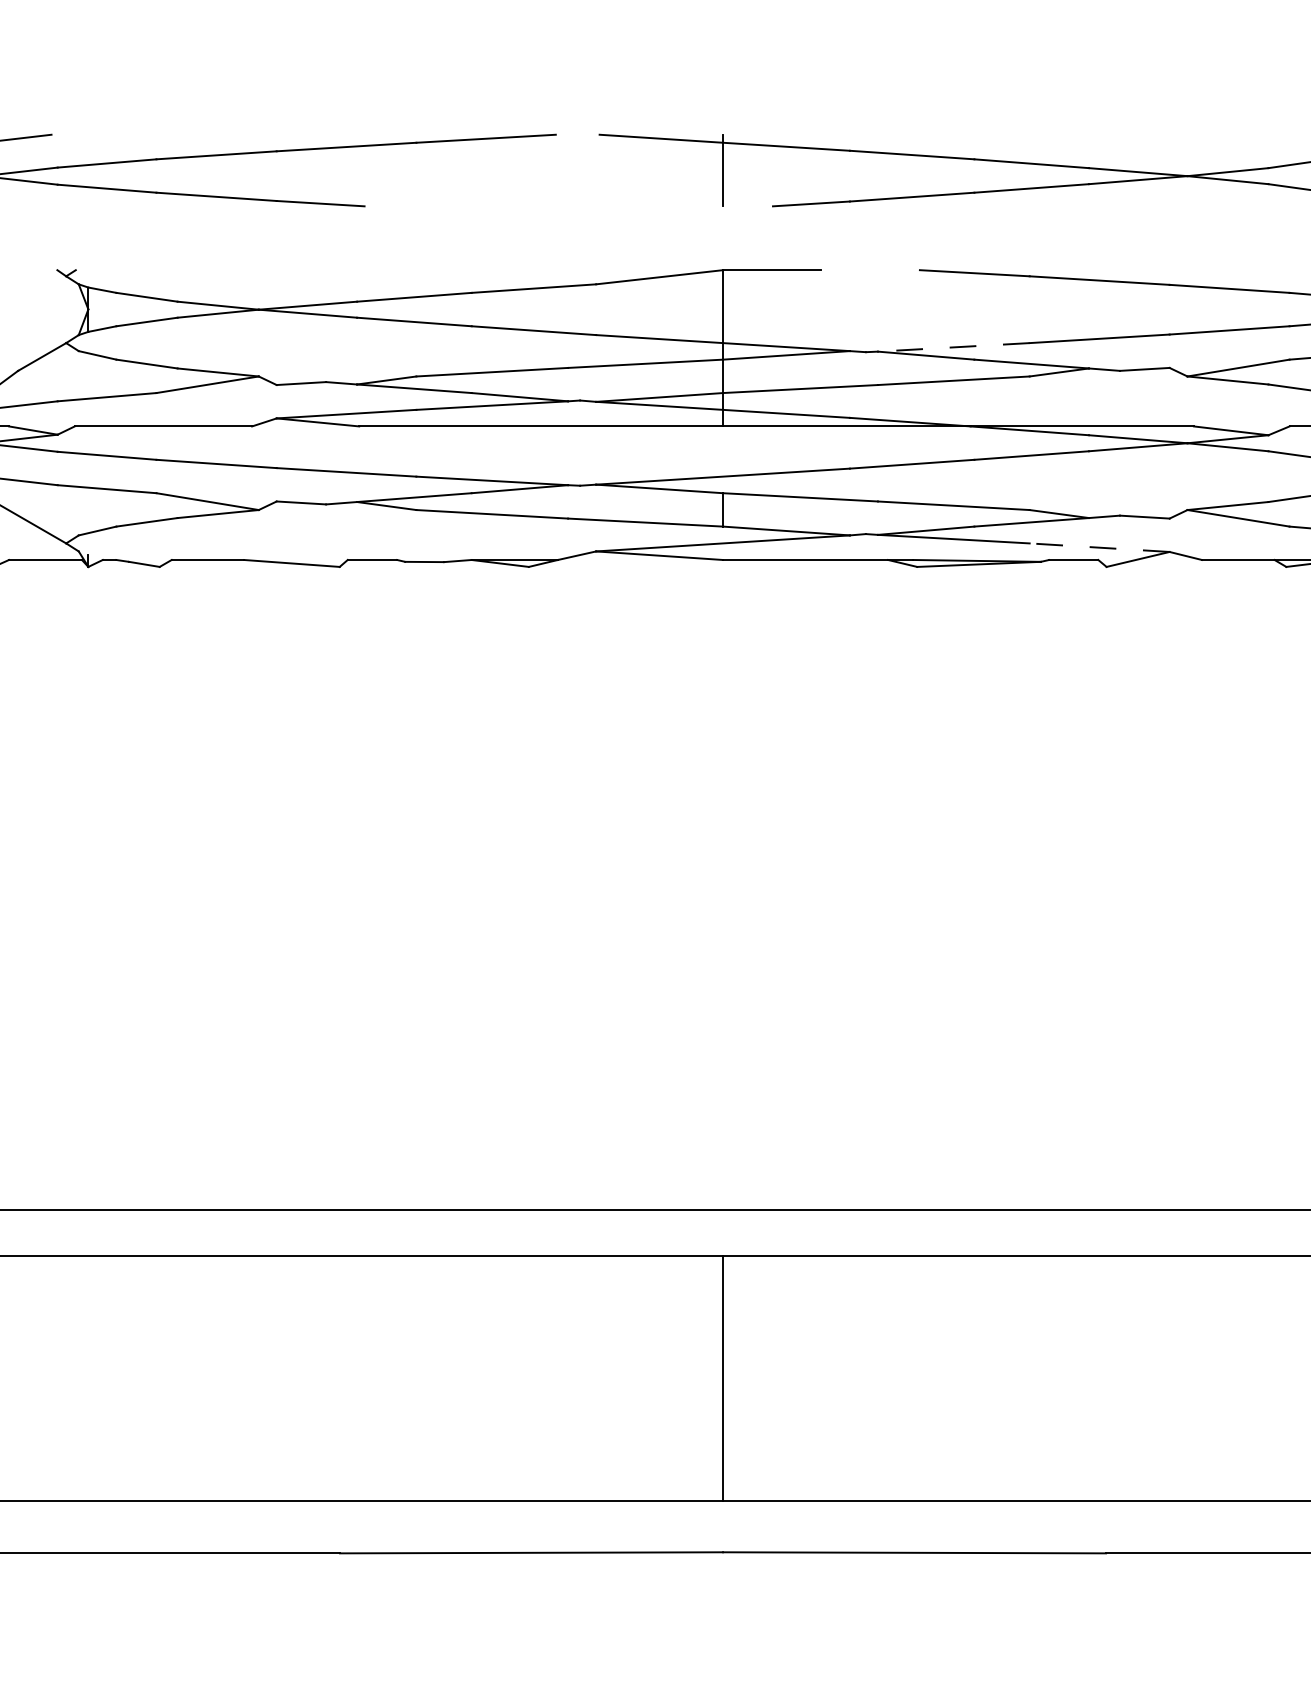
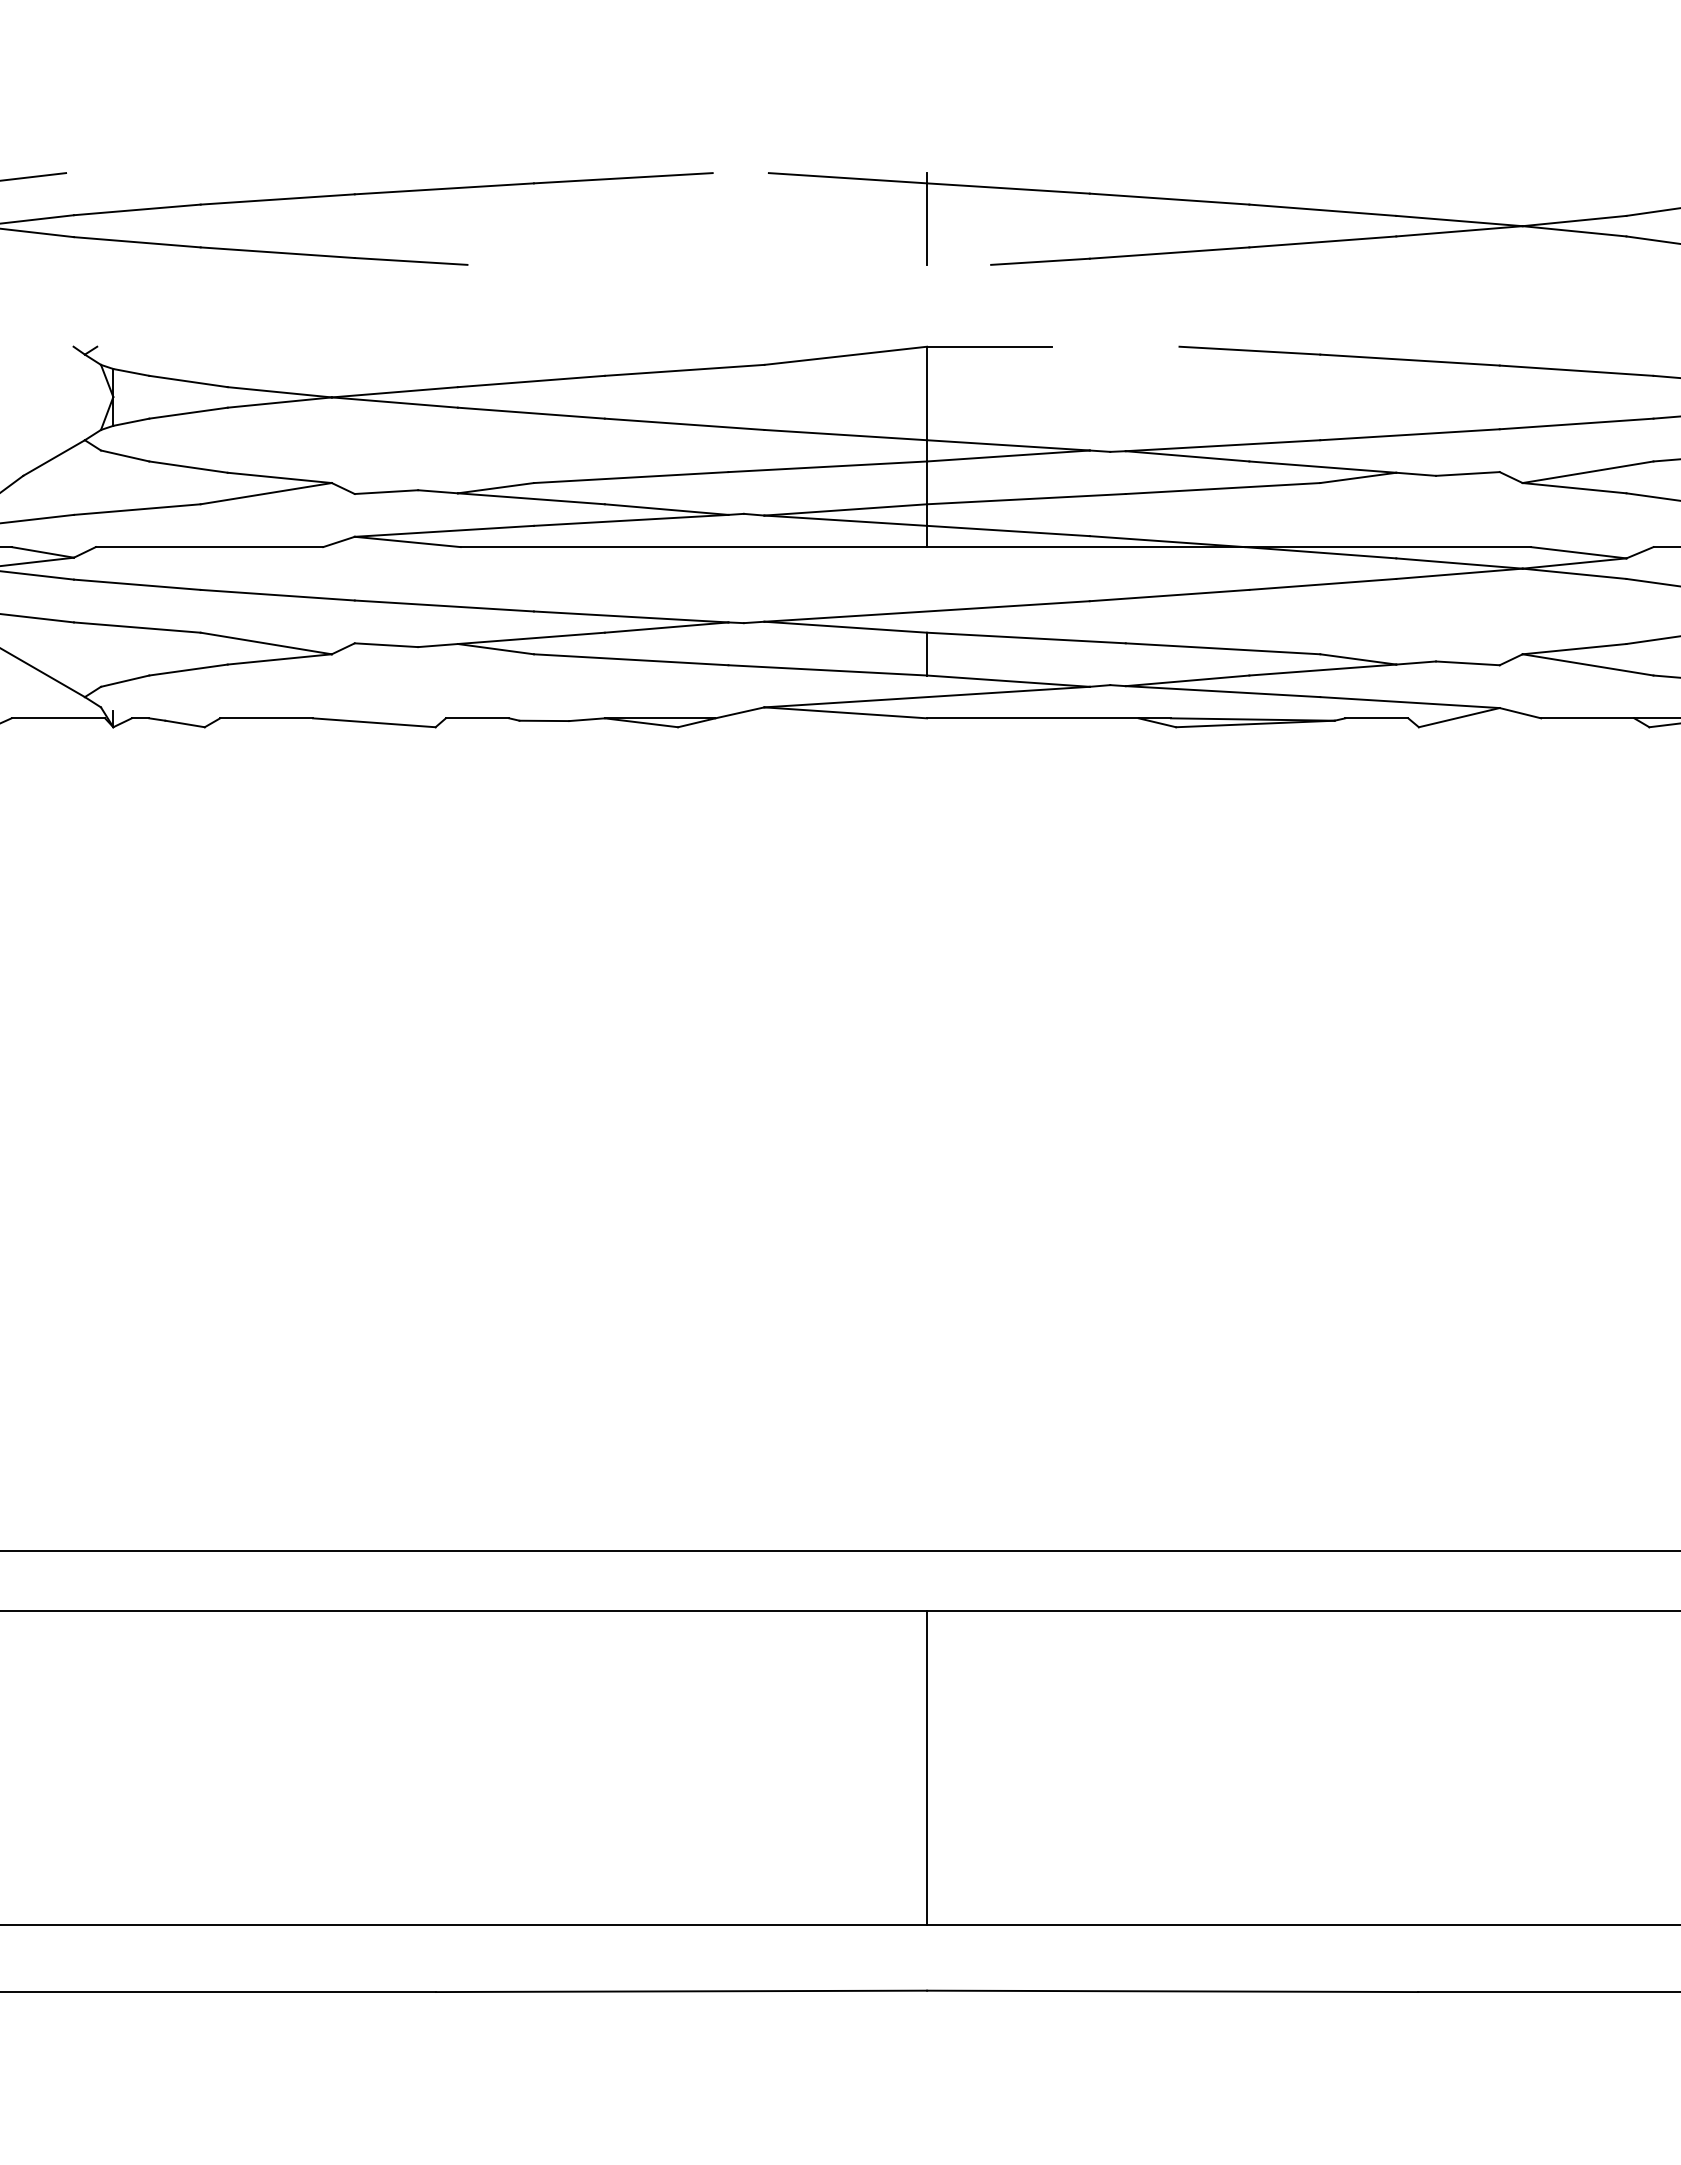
line: (953, 347) -> (1222, 445), dashed -> solid
line: (1100, 547) -> (1410, 702), dashed -> solid

